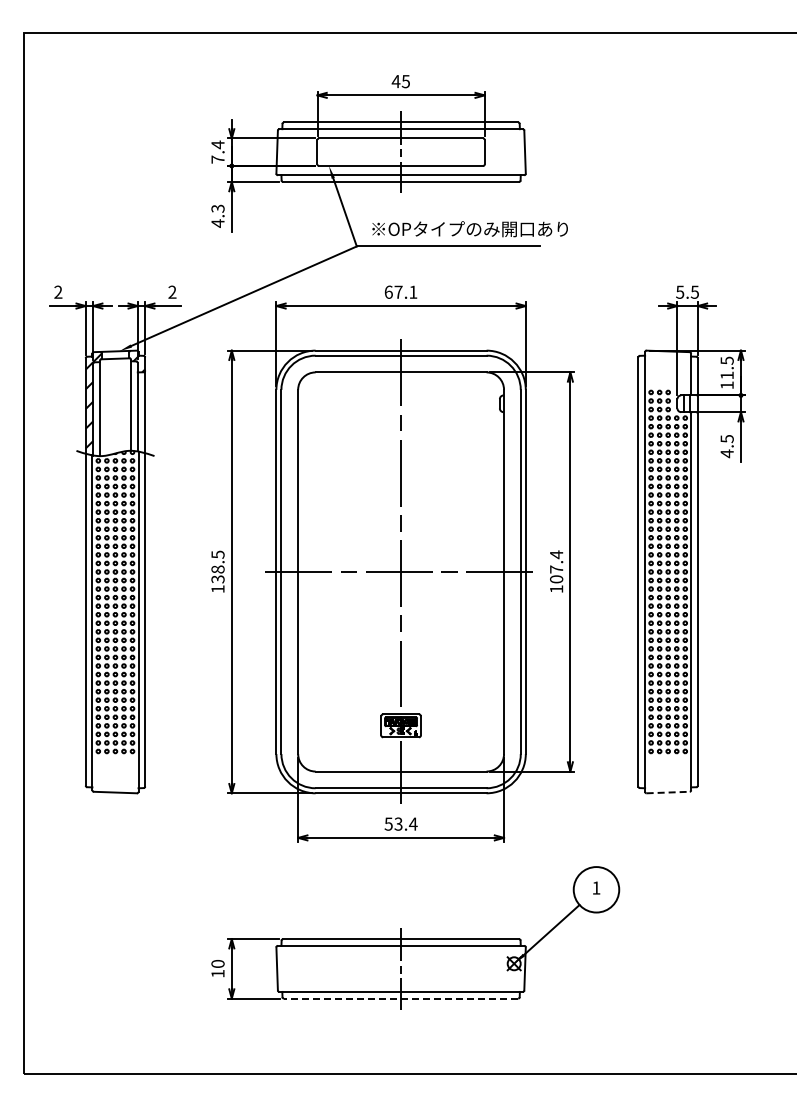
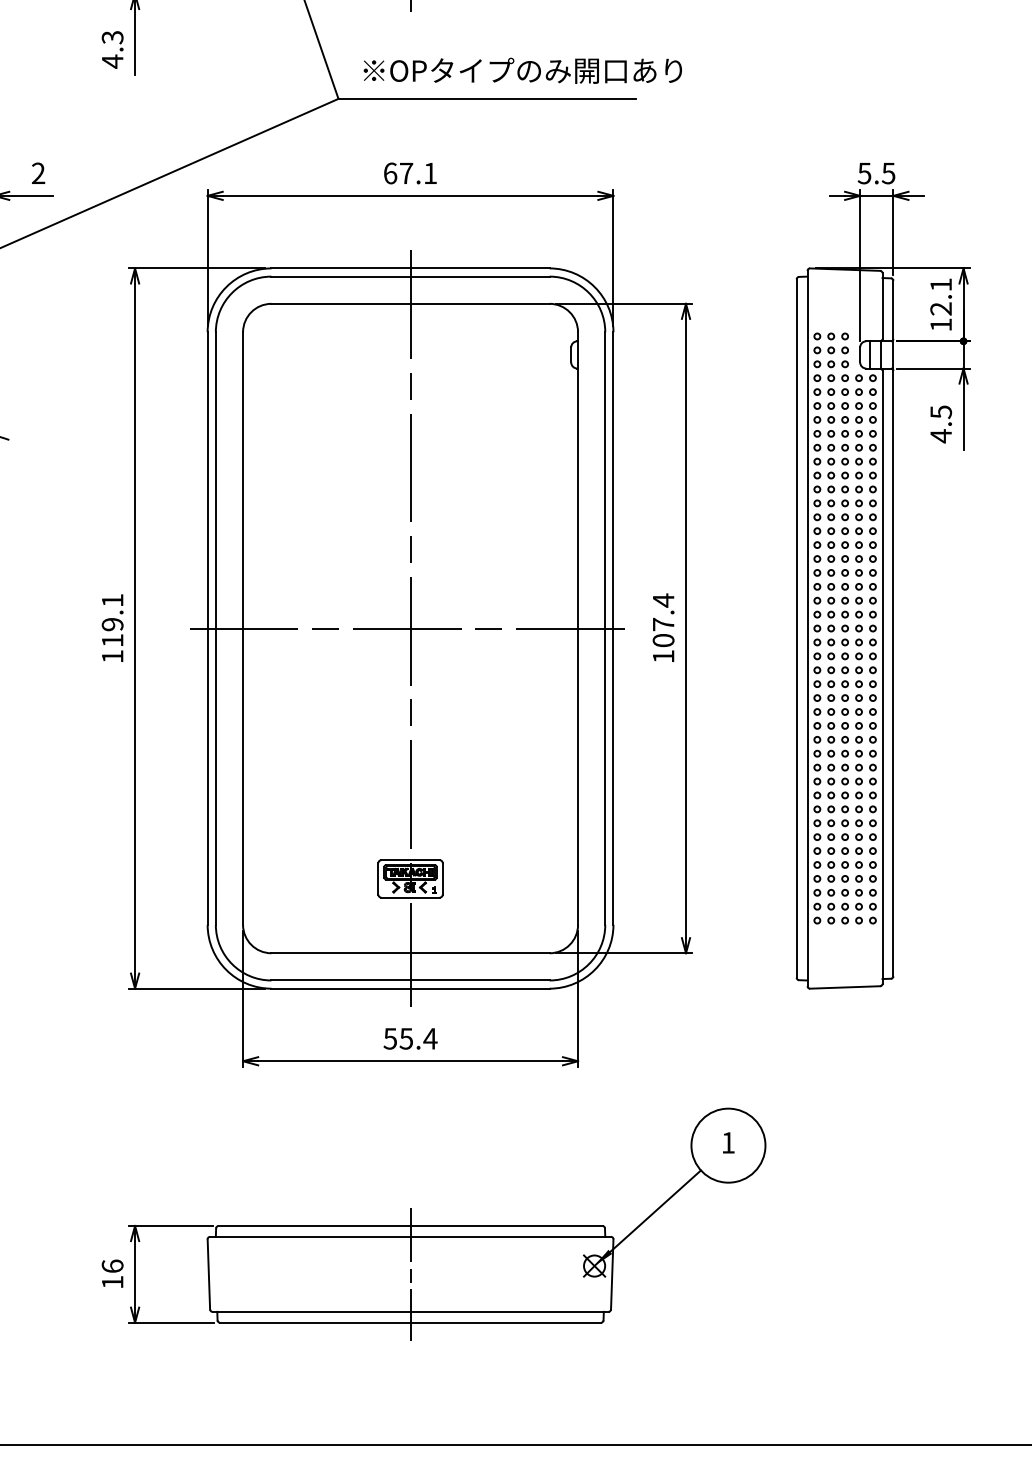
text: (726, 367) -> (940, 295), 11.5 -> 12.1
text: (217, 566) -> (111, 619), 138.5 -> 119.1
line: (668, 792) -> (845, 987), dashed -> solid
text: (398, 823) -> (406, 1037), 53.4 -> 55.4
text: (217, 963) -> (111, 1265), 10 -> 16
line: (400, 998) -> (409, 1322), dashed -> solid

